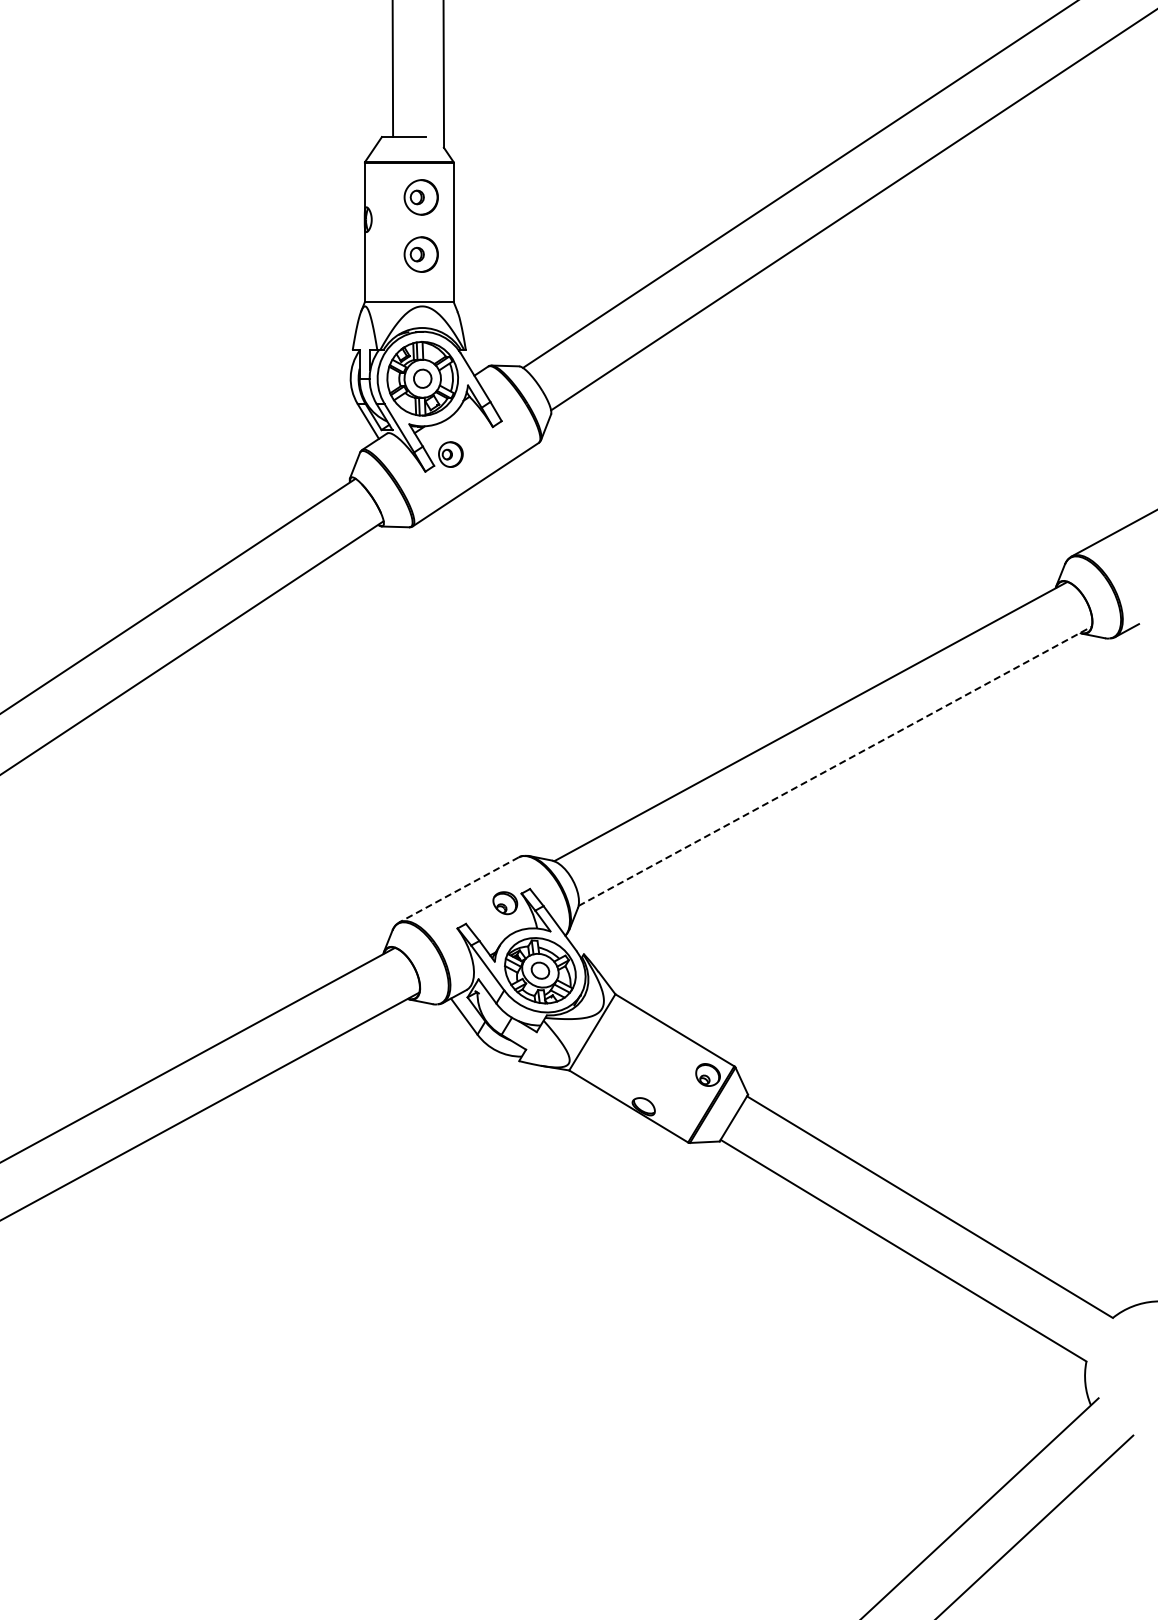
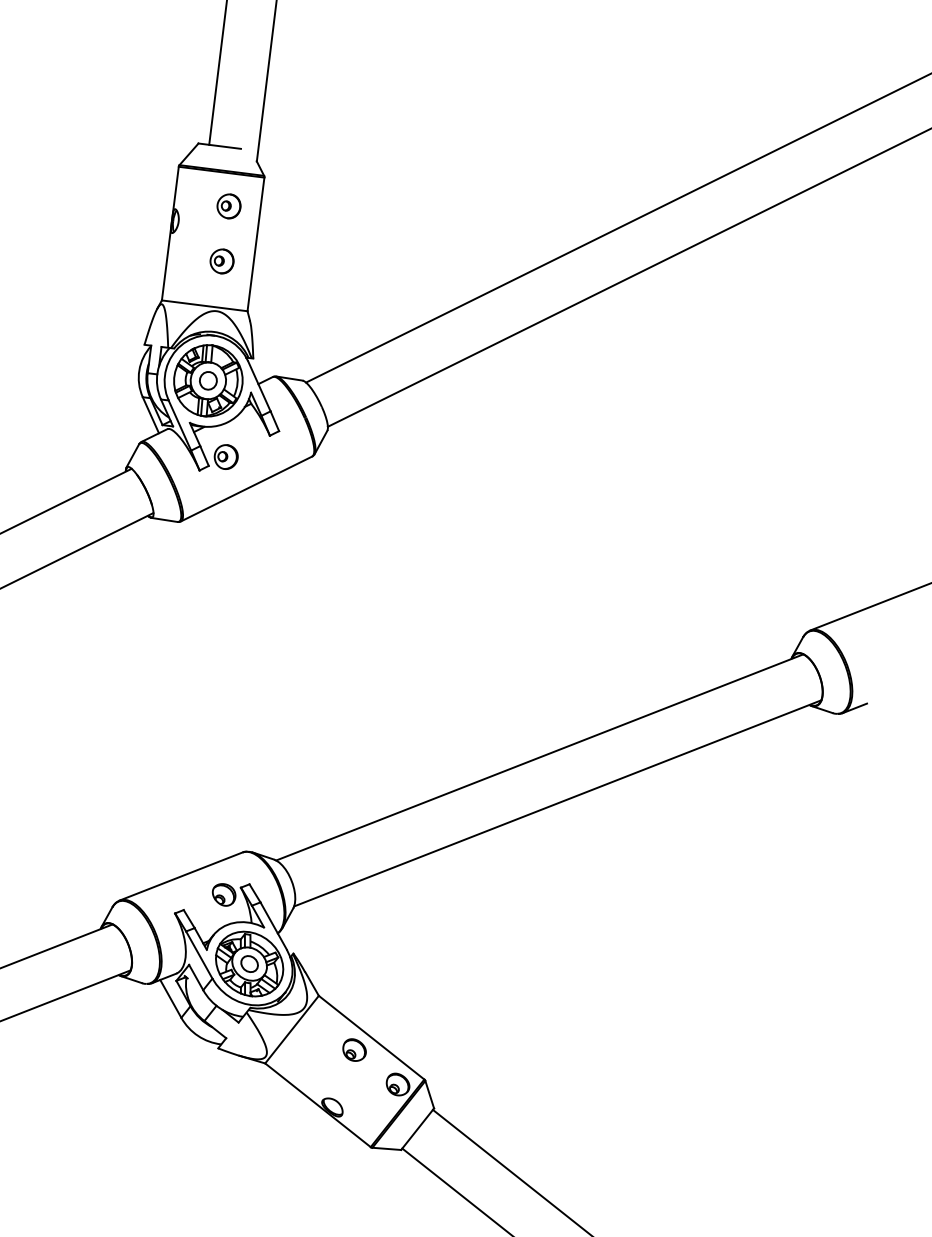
part: (421, 197) -> (229, 206), size x0.71
part: (421, 254) -> (222, 261), size x0.71
line: (835, 766) -> (558, 803), dashed -> solid
line: (458, 890) -> (180, 877), dashed -> solid
part: (658, 1045) -> (354, 1050), added

